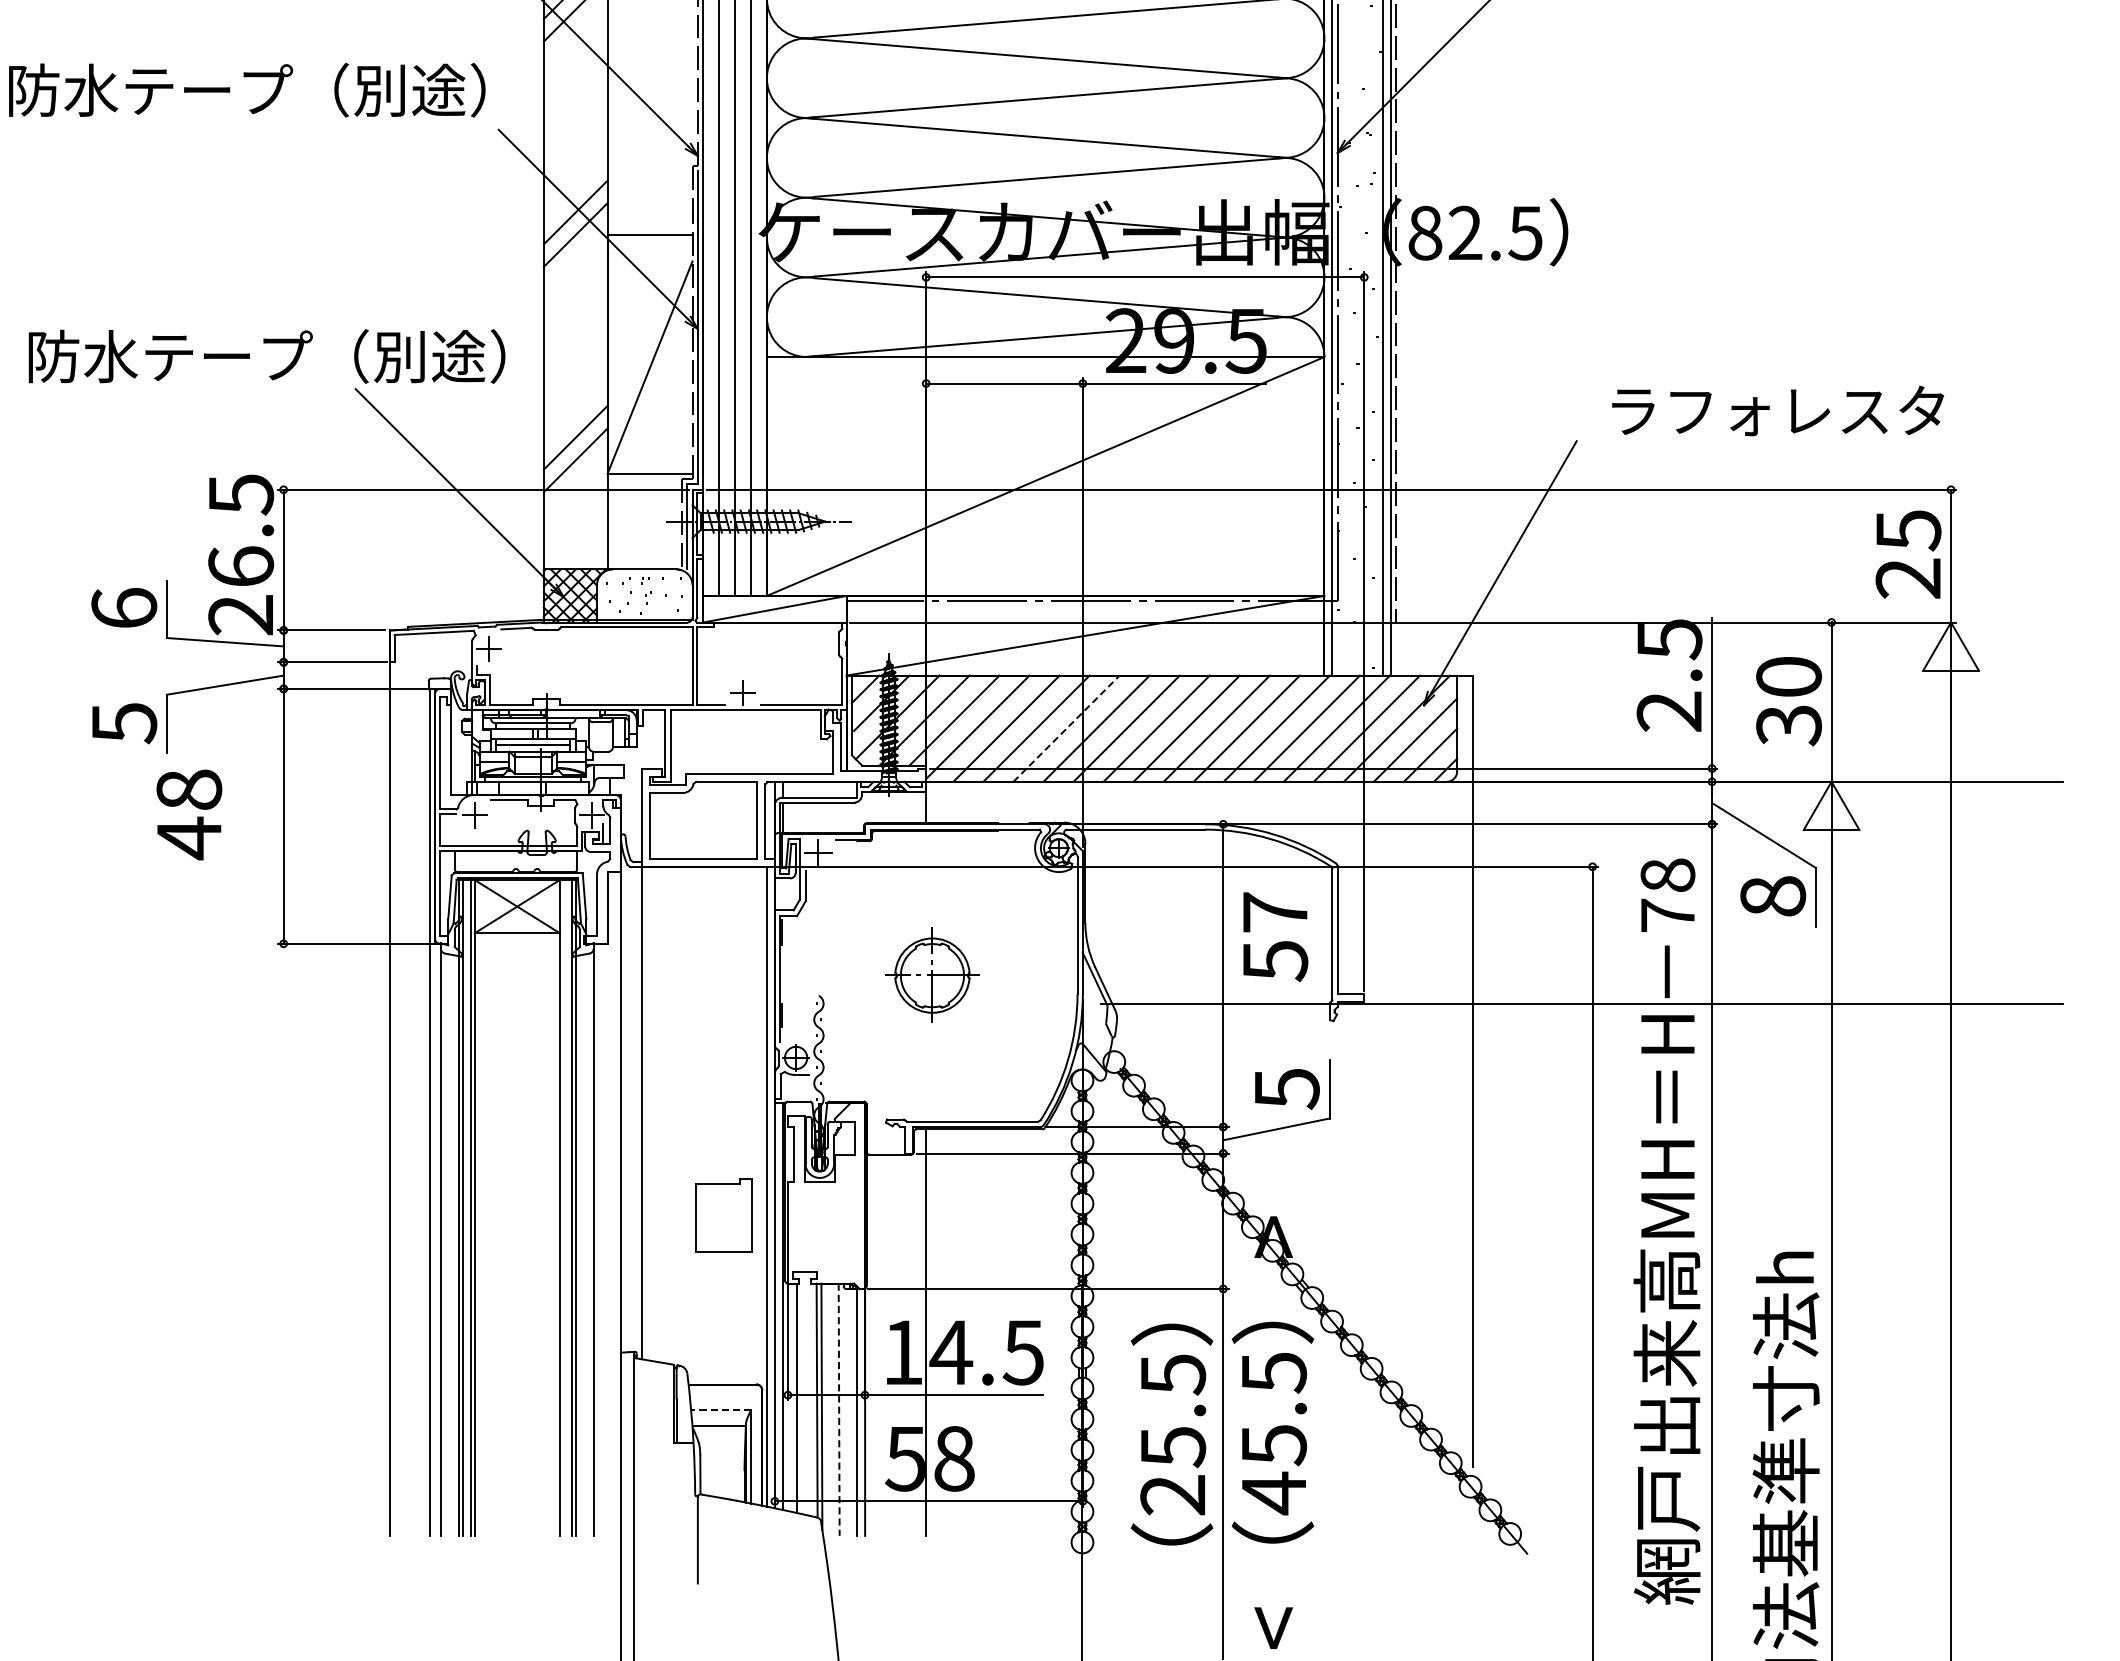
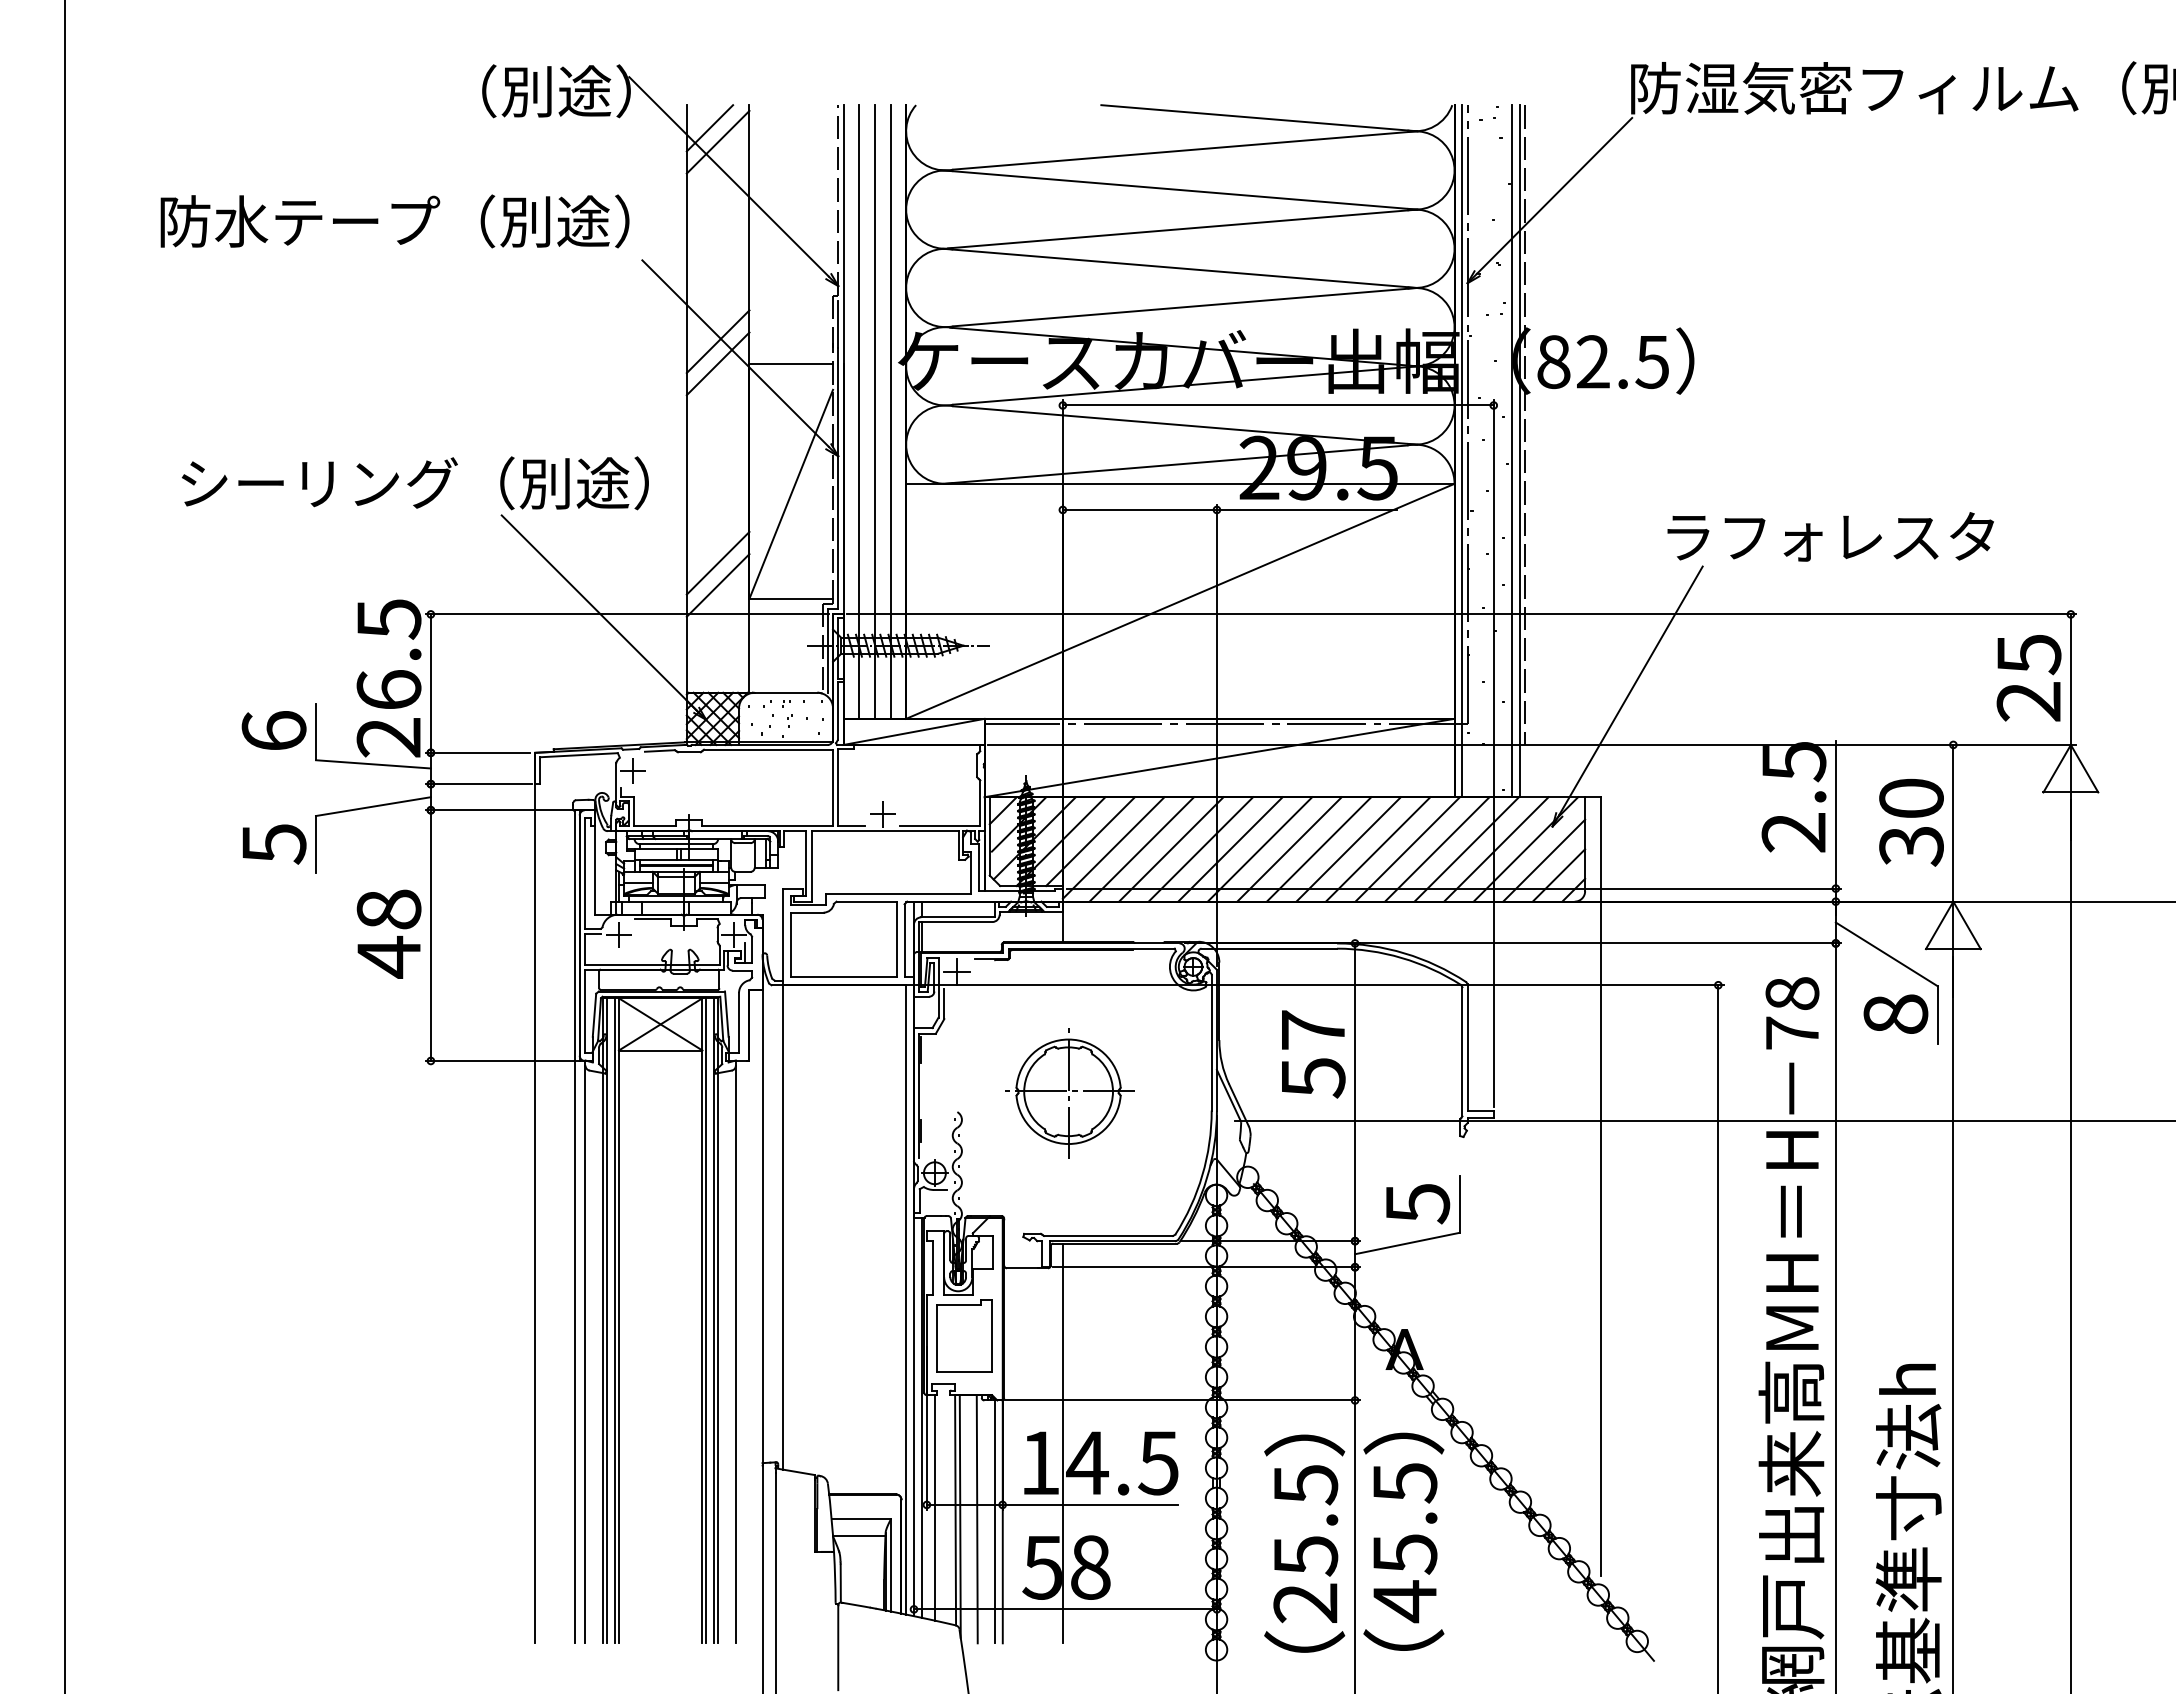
text: (170, 356) -> (319, 483), 防水テープ（別途） -> シーリング（別途）
text: (1777, 410) -> (1830, 536), moved
line: (1066, 728) -> (1200, 849), dashed -> solid
text: (188, 814) -> (388, 933), moved
text: (1275, 937) -> (1313, 1054), moved
part: (932, 976) -> (1069, 1093), size x1.43
line: (563, 1207) -> (706, 1320), added
part: (723, 1214) -> (964, 1335), moved
line: (721, 1409) -> (861, 1519), dashed -> solid
line: (839, 1409) -> (977, 1519), dashed -> solid

